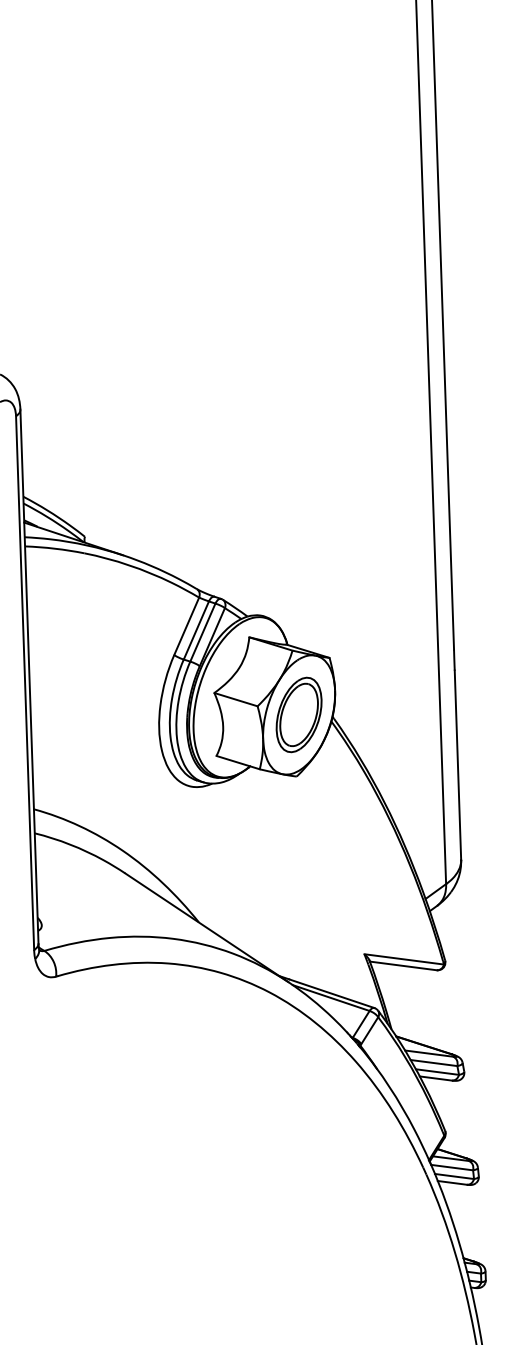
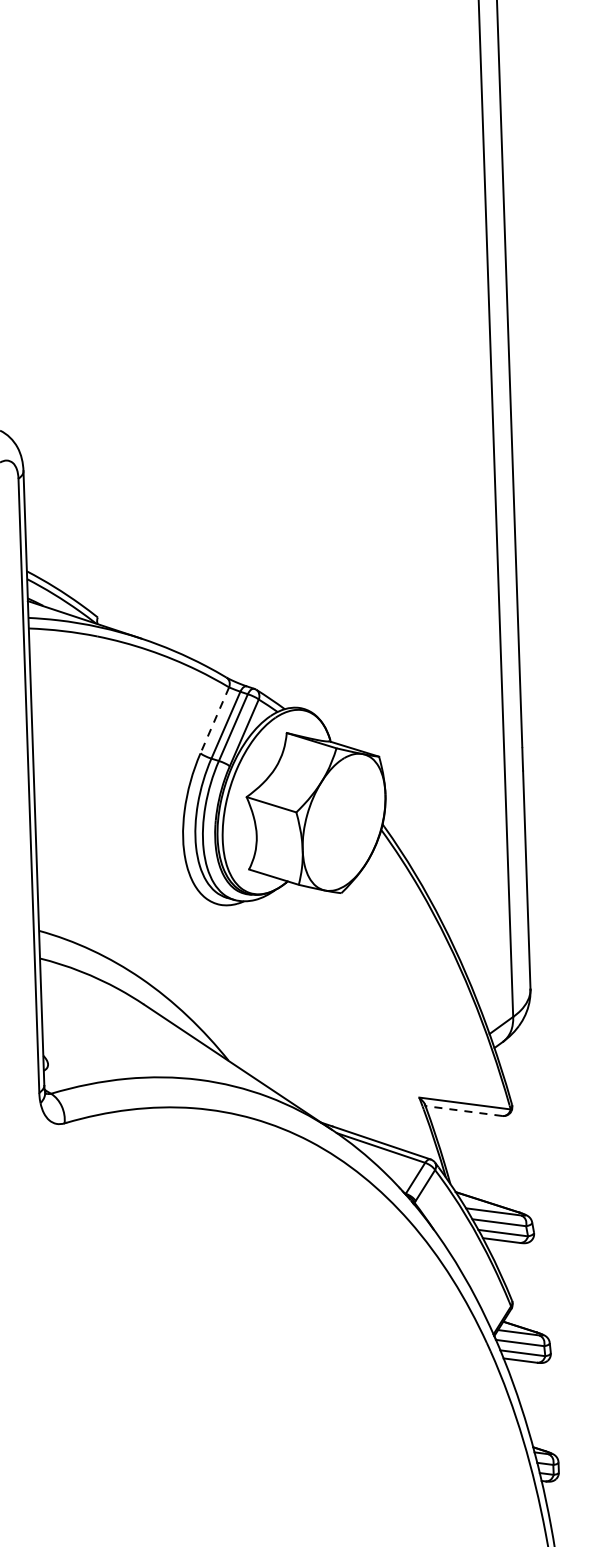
line: (186, 626) -> (214, 720), solid -> dashed
part: (298, 714) -> (343, 821), removed
line: (403, 965) -> (464, 1110), solid -> dashed

